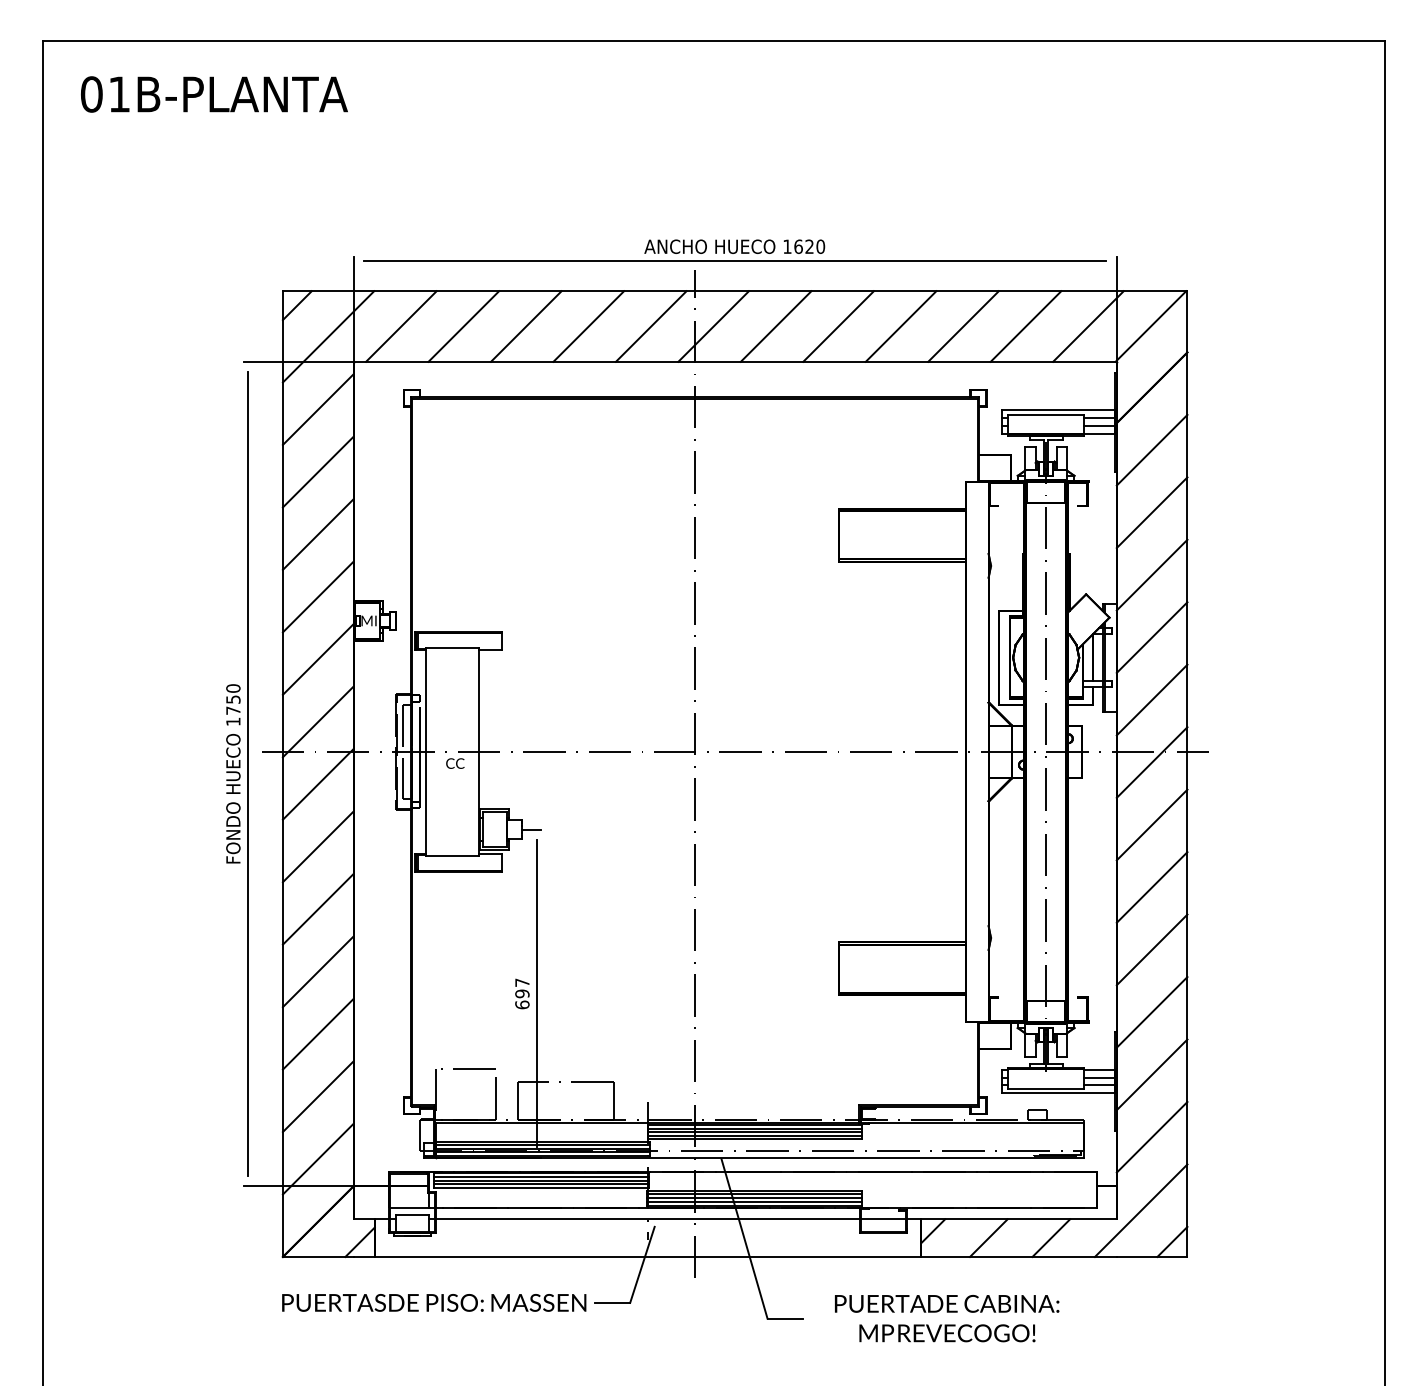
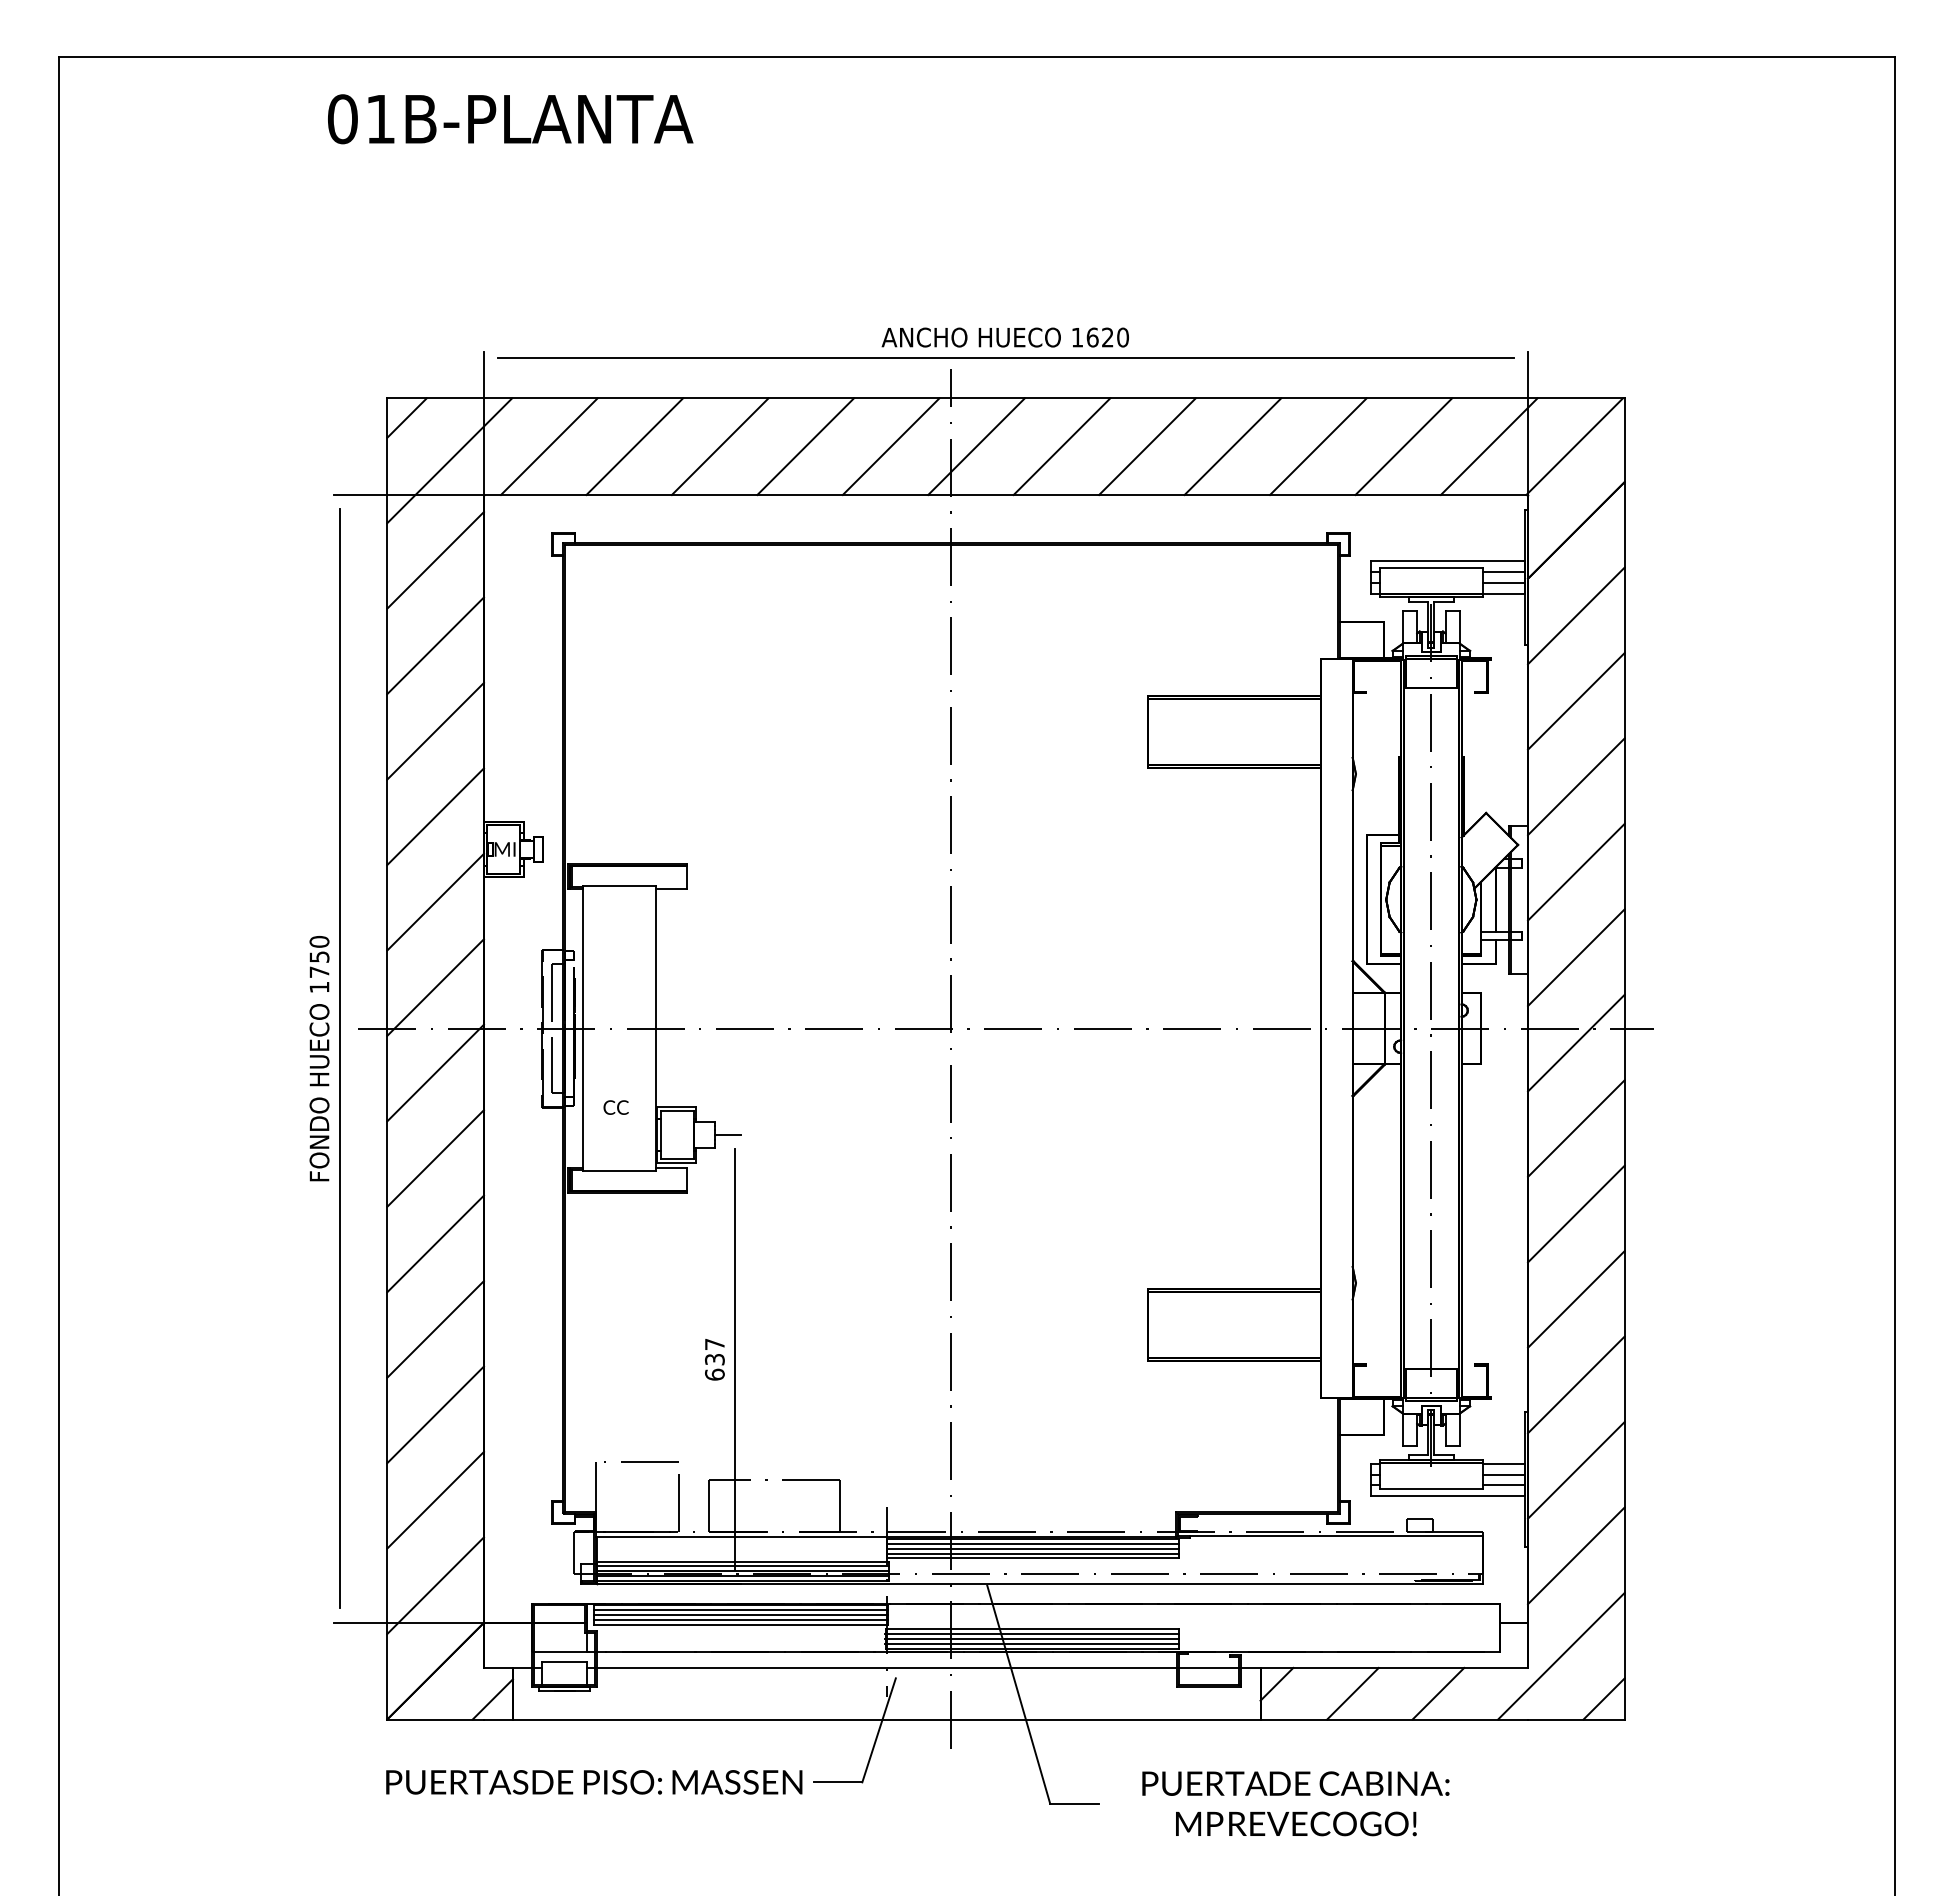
text: (214, 94) -> (510, 119), moved
text: (454, 763) -> (615, 1107), moved
text: (522, 993) -> (714, 1359), 697 -> 637

